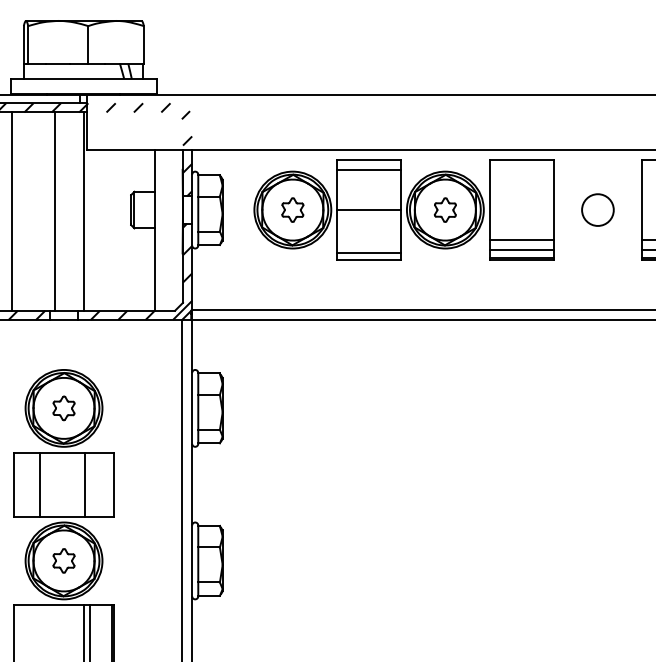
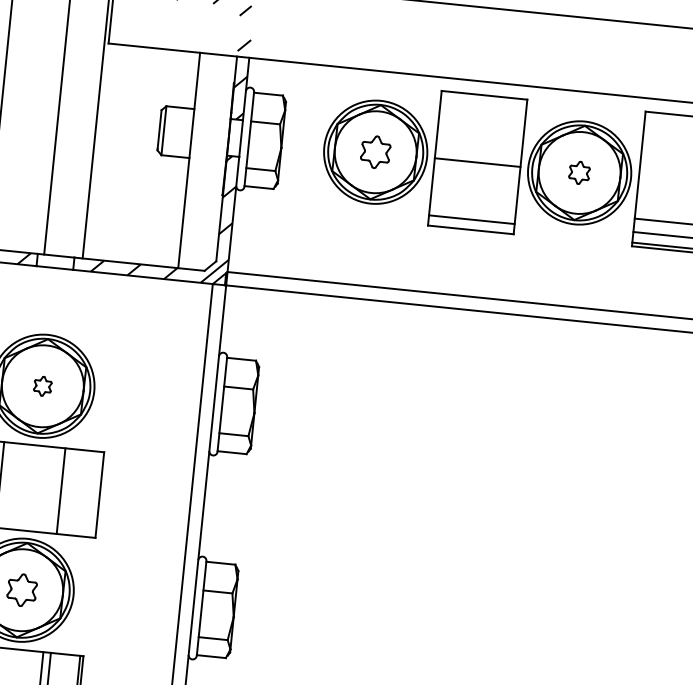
line: (369, 170) -> (483, 109), removed
part: (444, 209) -> (578, 172), size x0.7
part: (63, 408) -> (42, 386), size x0.6

